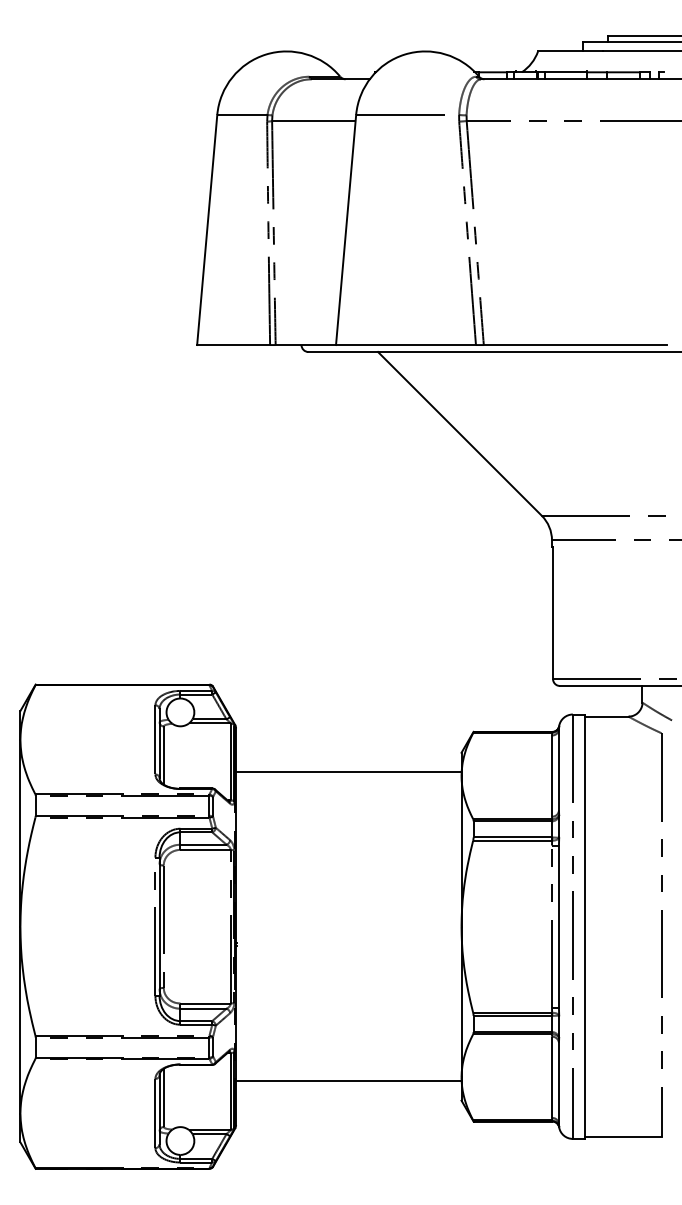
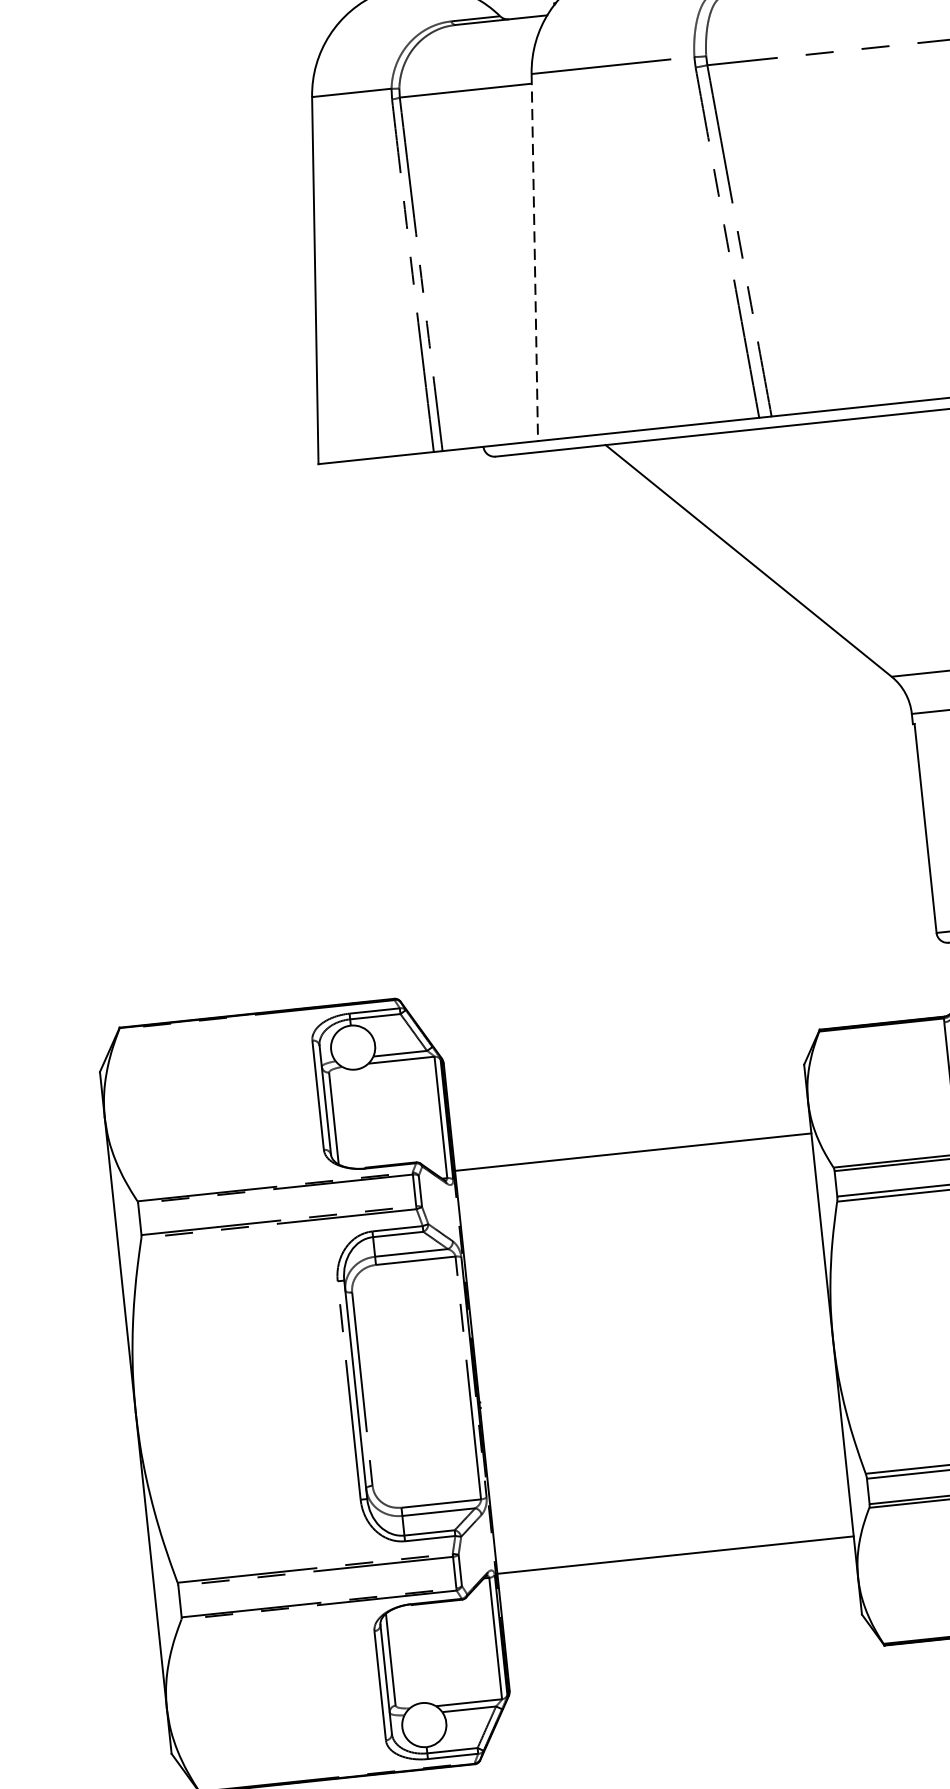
line: (346, 230) -> (535, 258), solid -> dashed
line: (348, 772) -> (632, 1152), moved
line: (348, 1081) -> (675, 1555), moved

